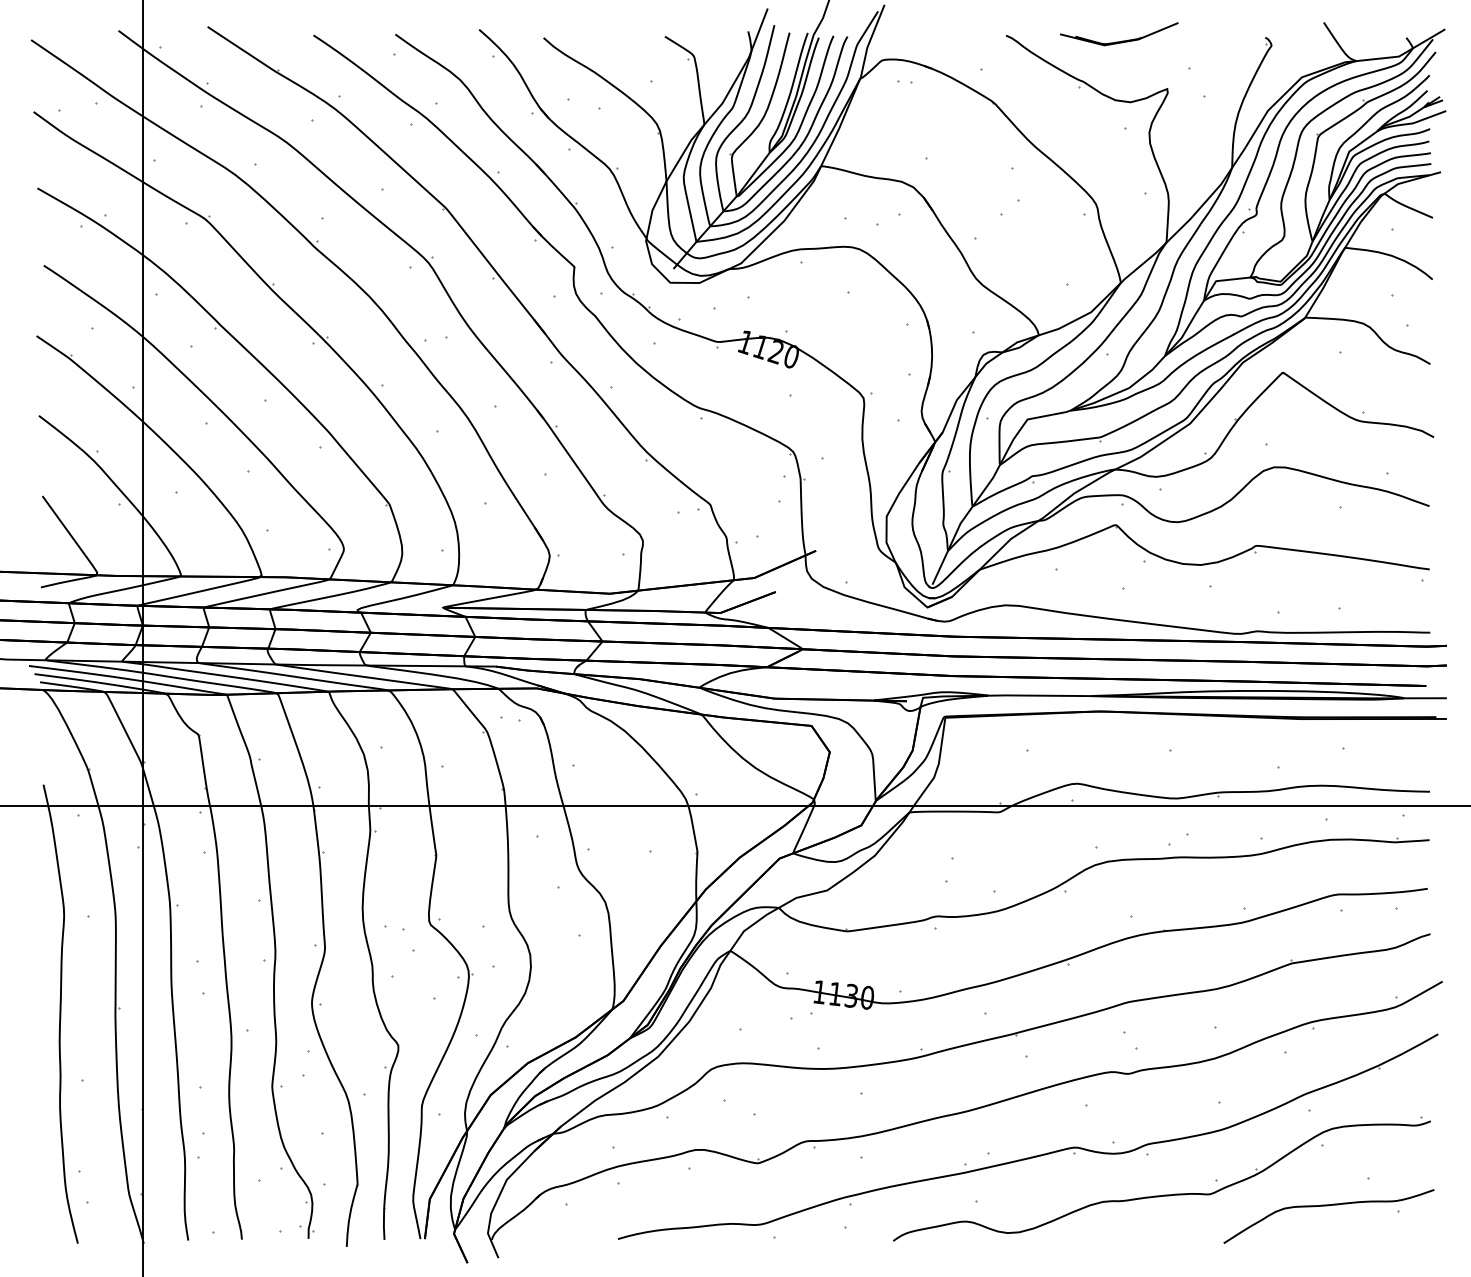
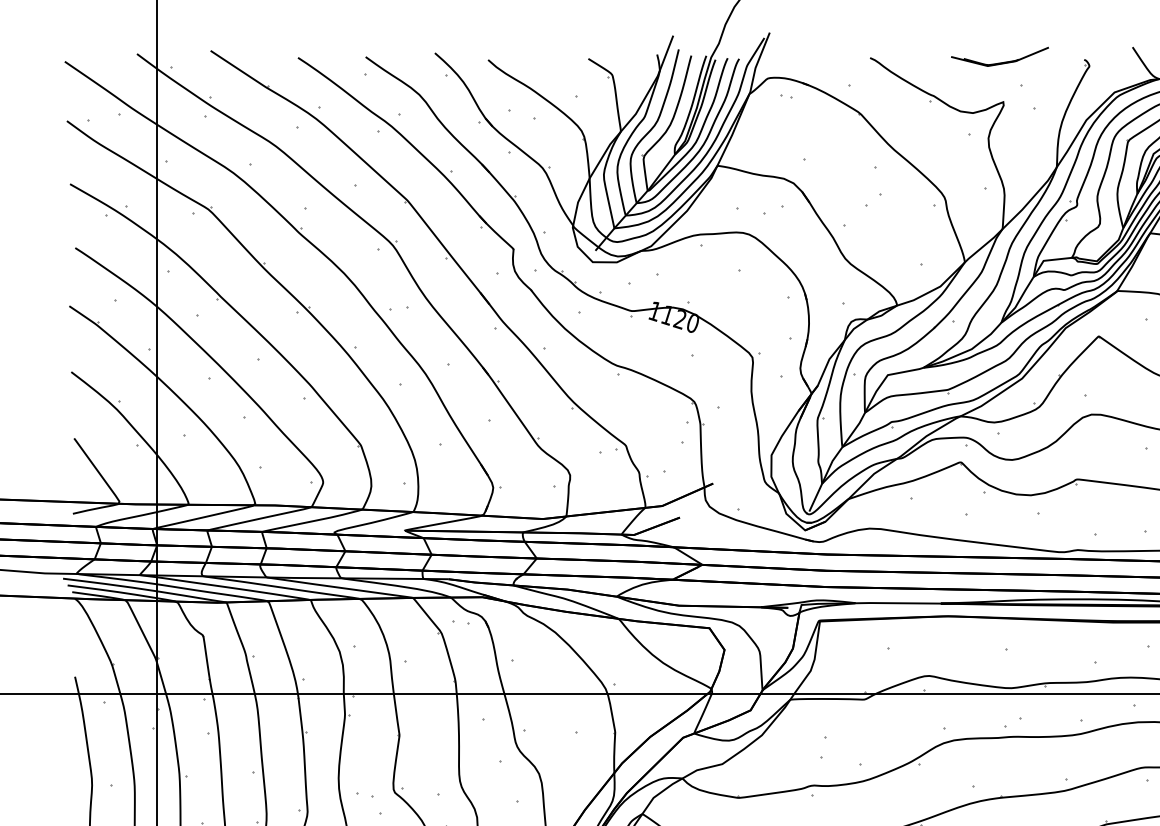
part: (1122, 40) -> (1002, 62), moved

